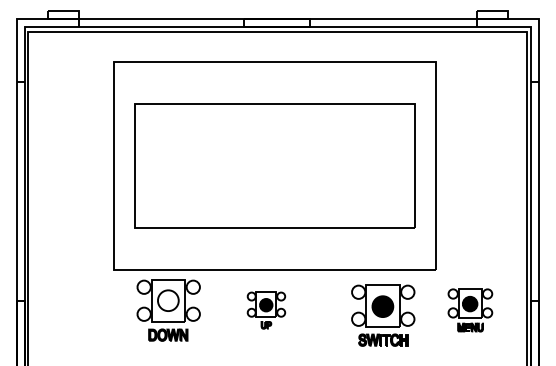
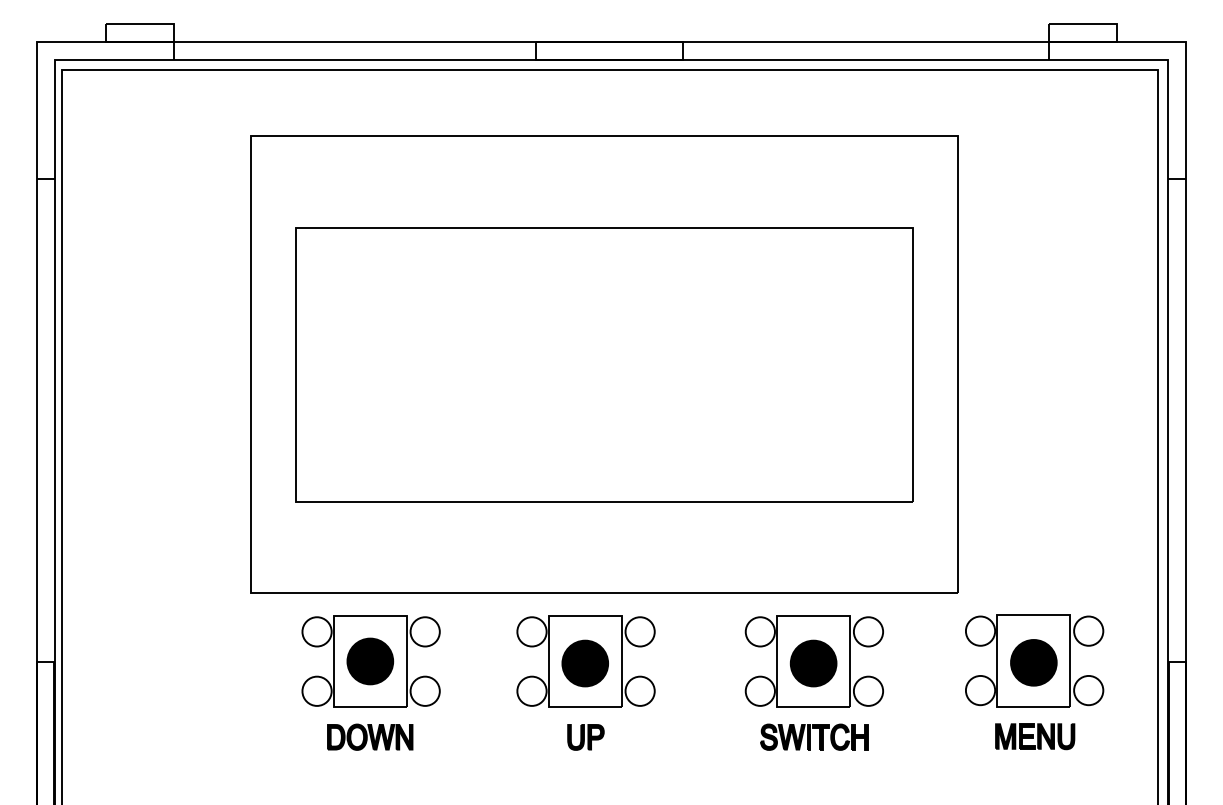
fill: (167, 300) -> (368, 660), added
part: (266, 310) -> (586, 682), size x1.67
part: (470, 310) -> (1034, 682), size x1.43
part: (383, 315) -> (814, 682), moved

